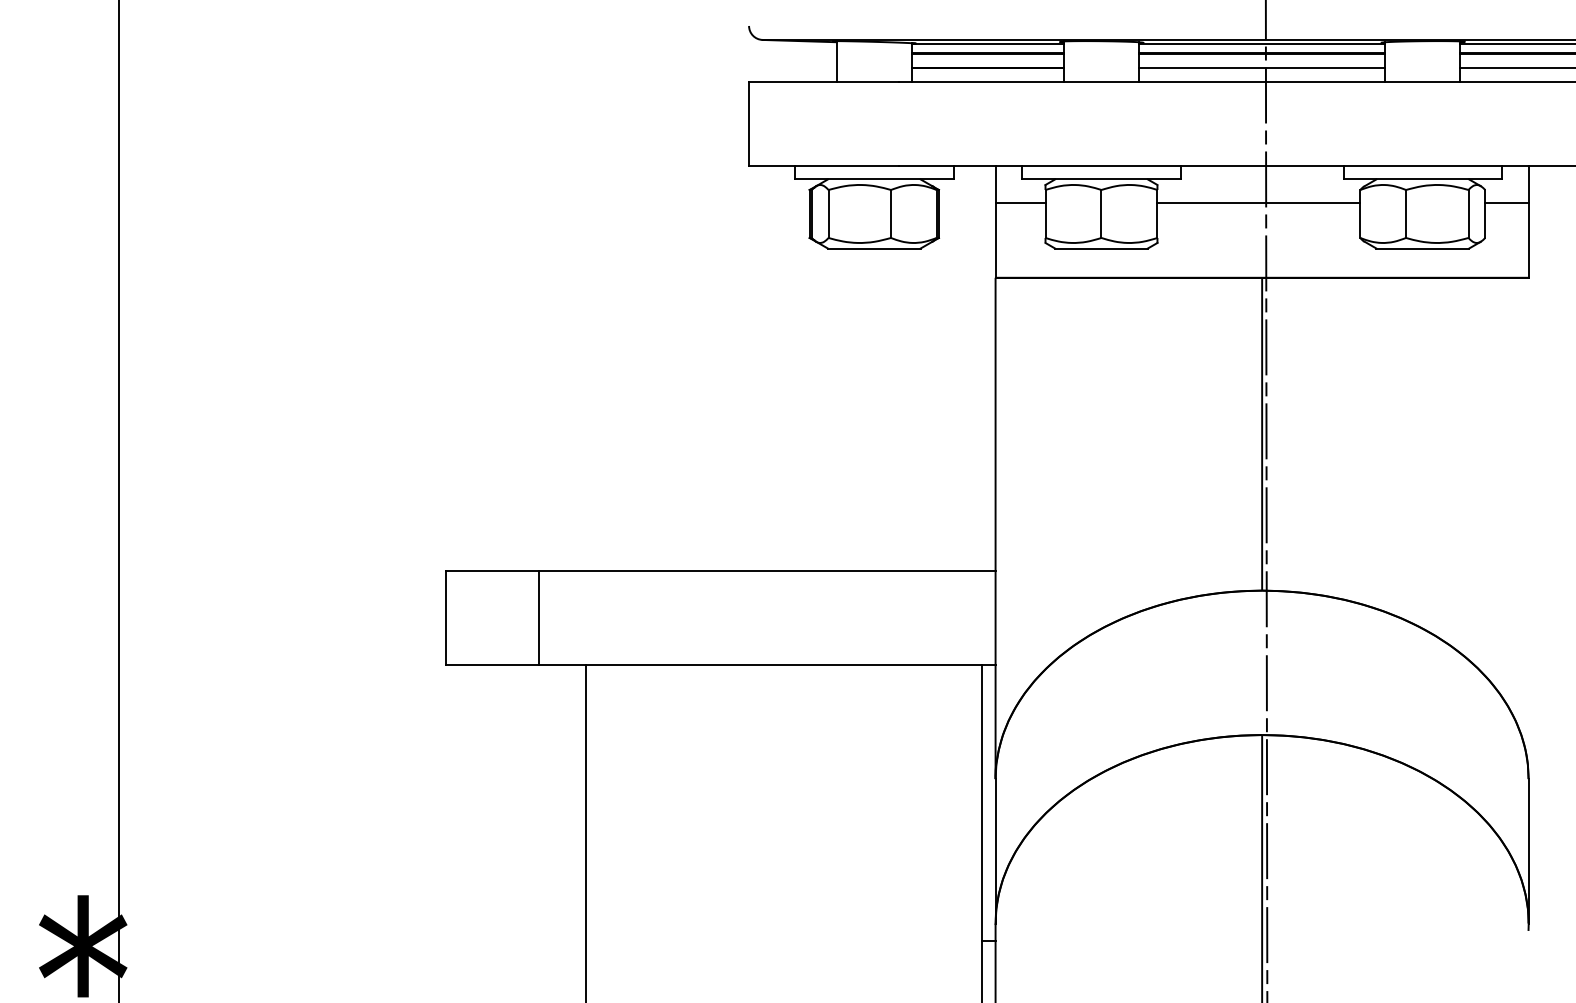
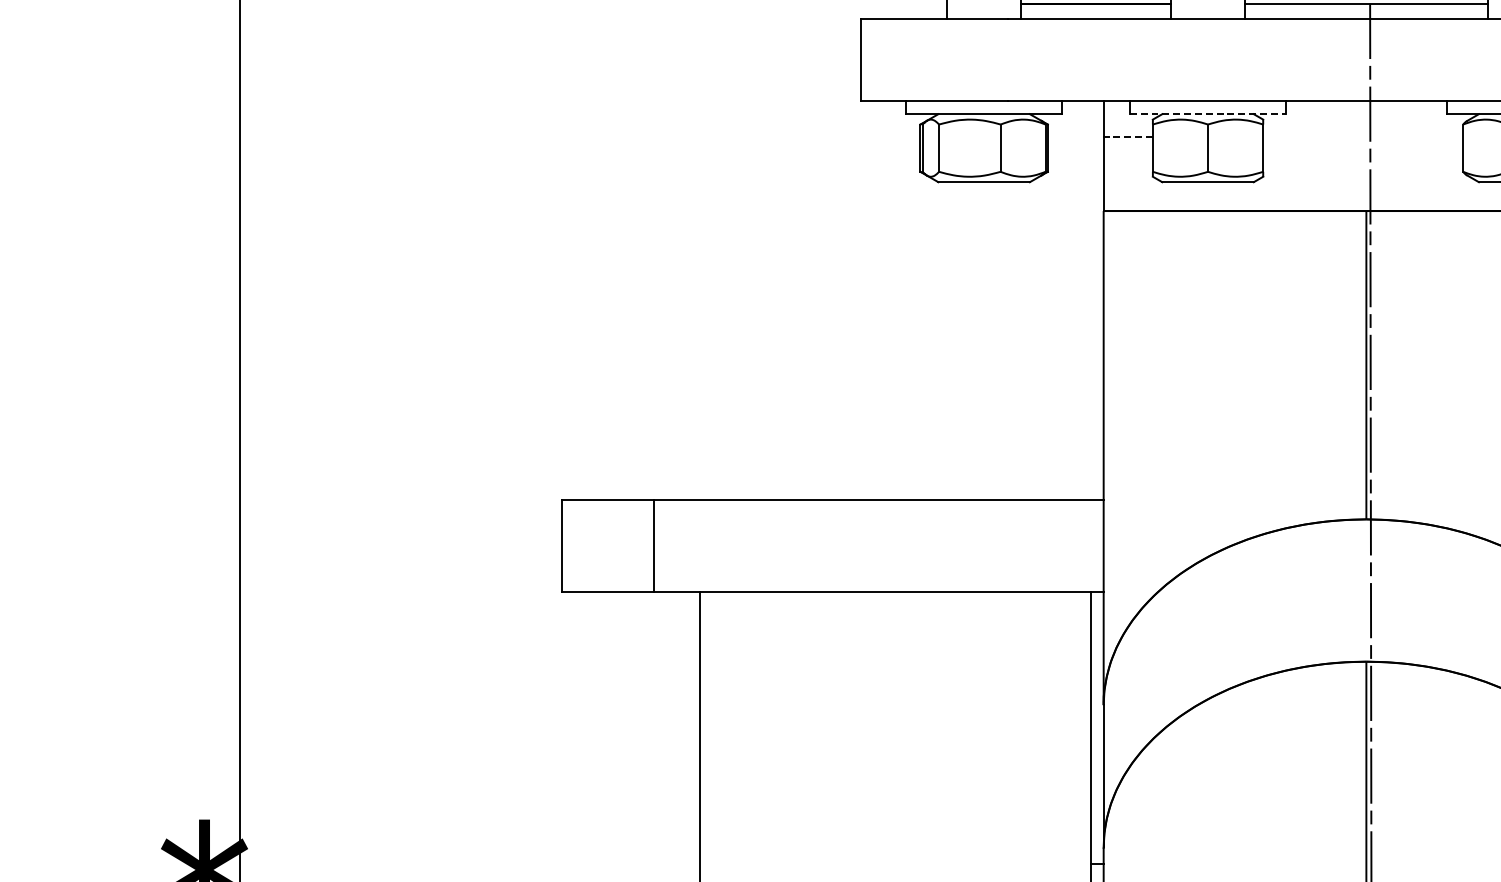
line: (1101, 179) -> (1208, 114), solid -> dashed
line: (1020, 202) -> (1128, 136), solid -> dashed
line: (1258, 202) -> (1362, 136), removed

